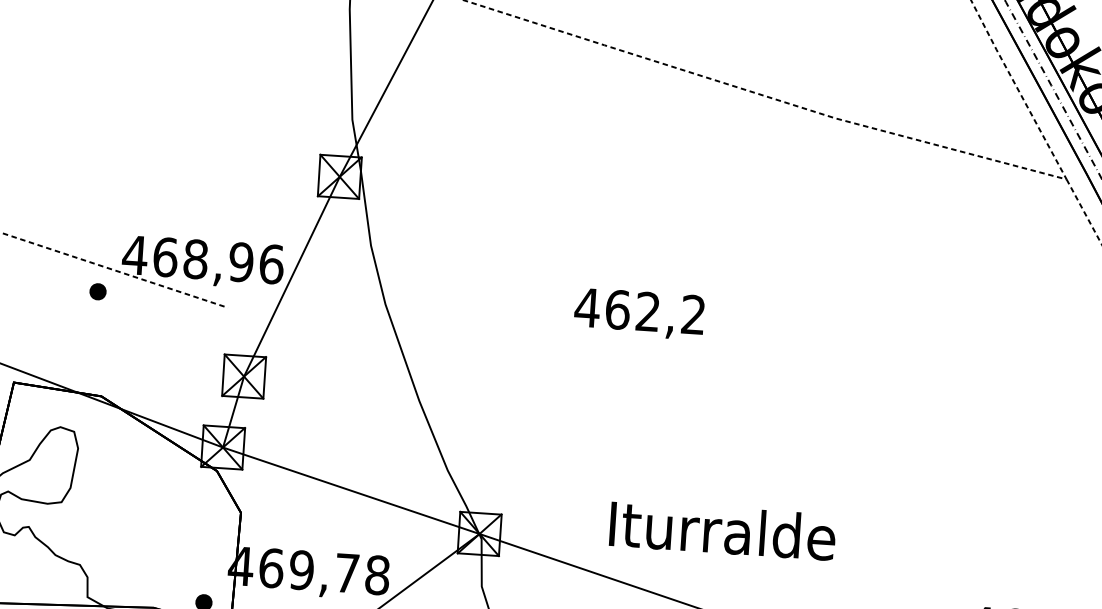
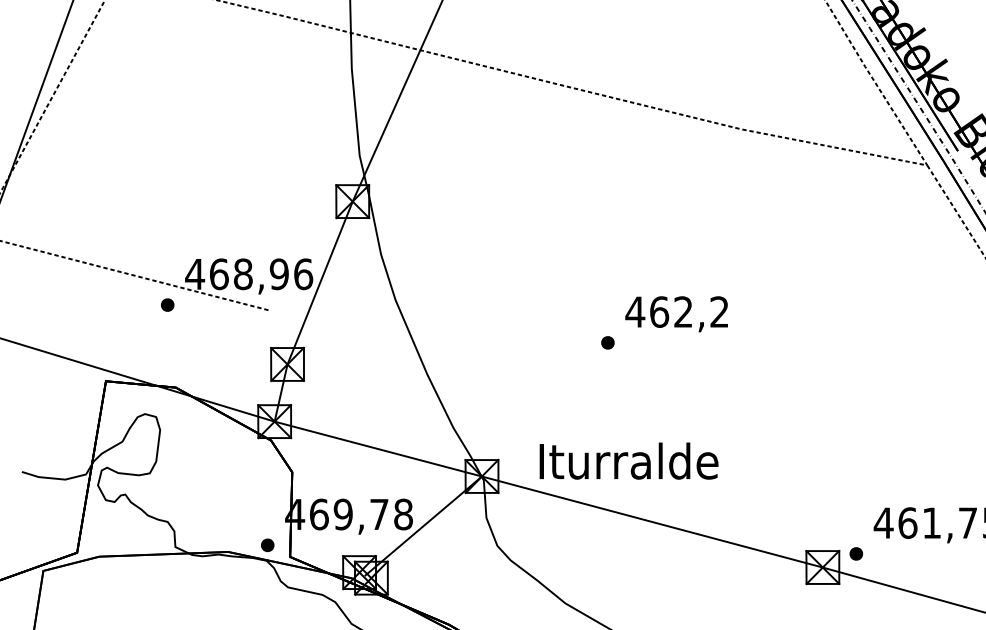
text: (639, 314) -> (676, 314), moved
part: (648, 375) -> (607, 342), added
text: (722, 529) -> (628, 460), moved

